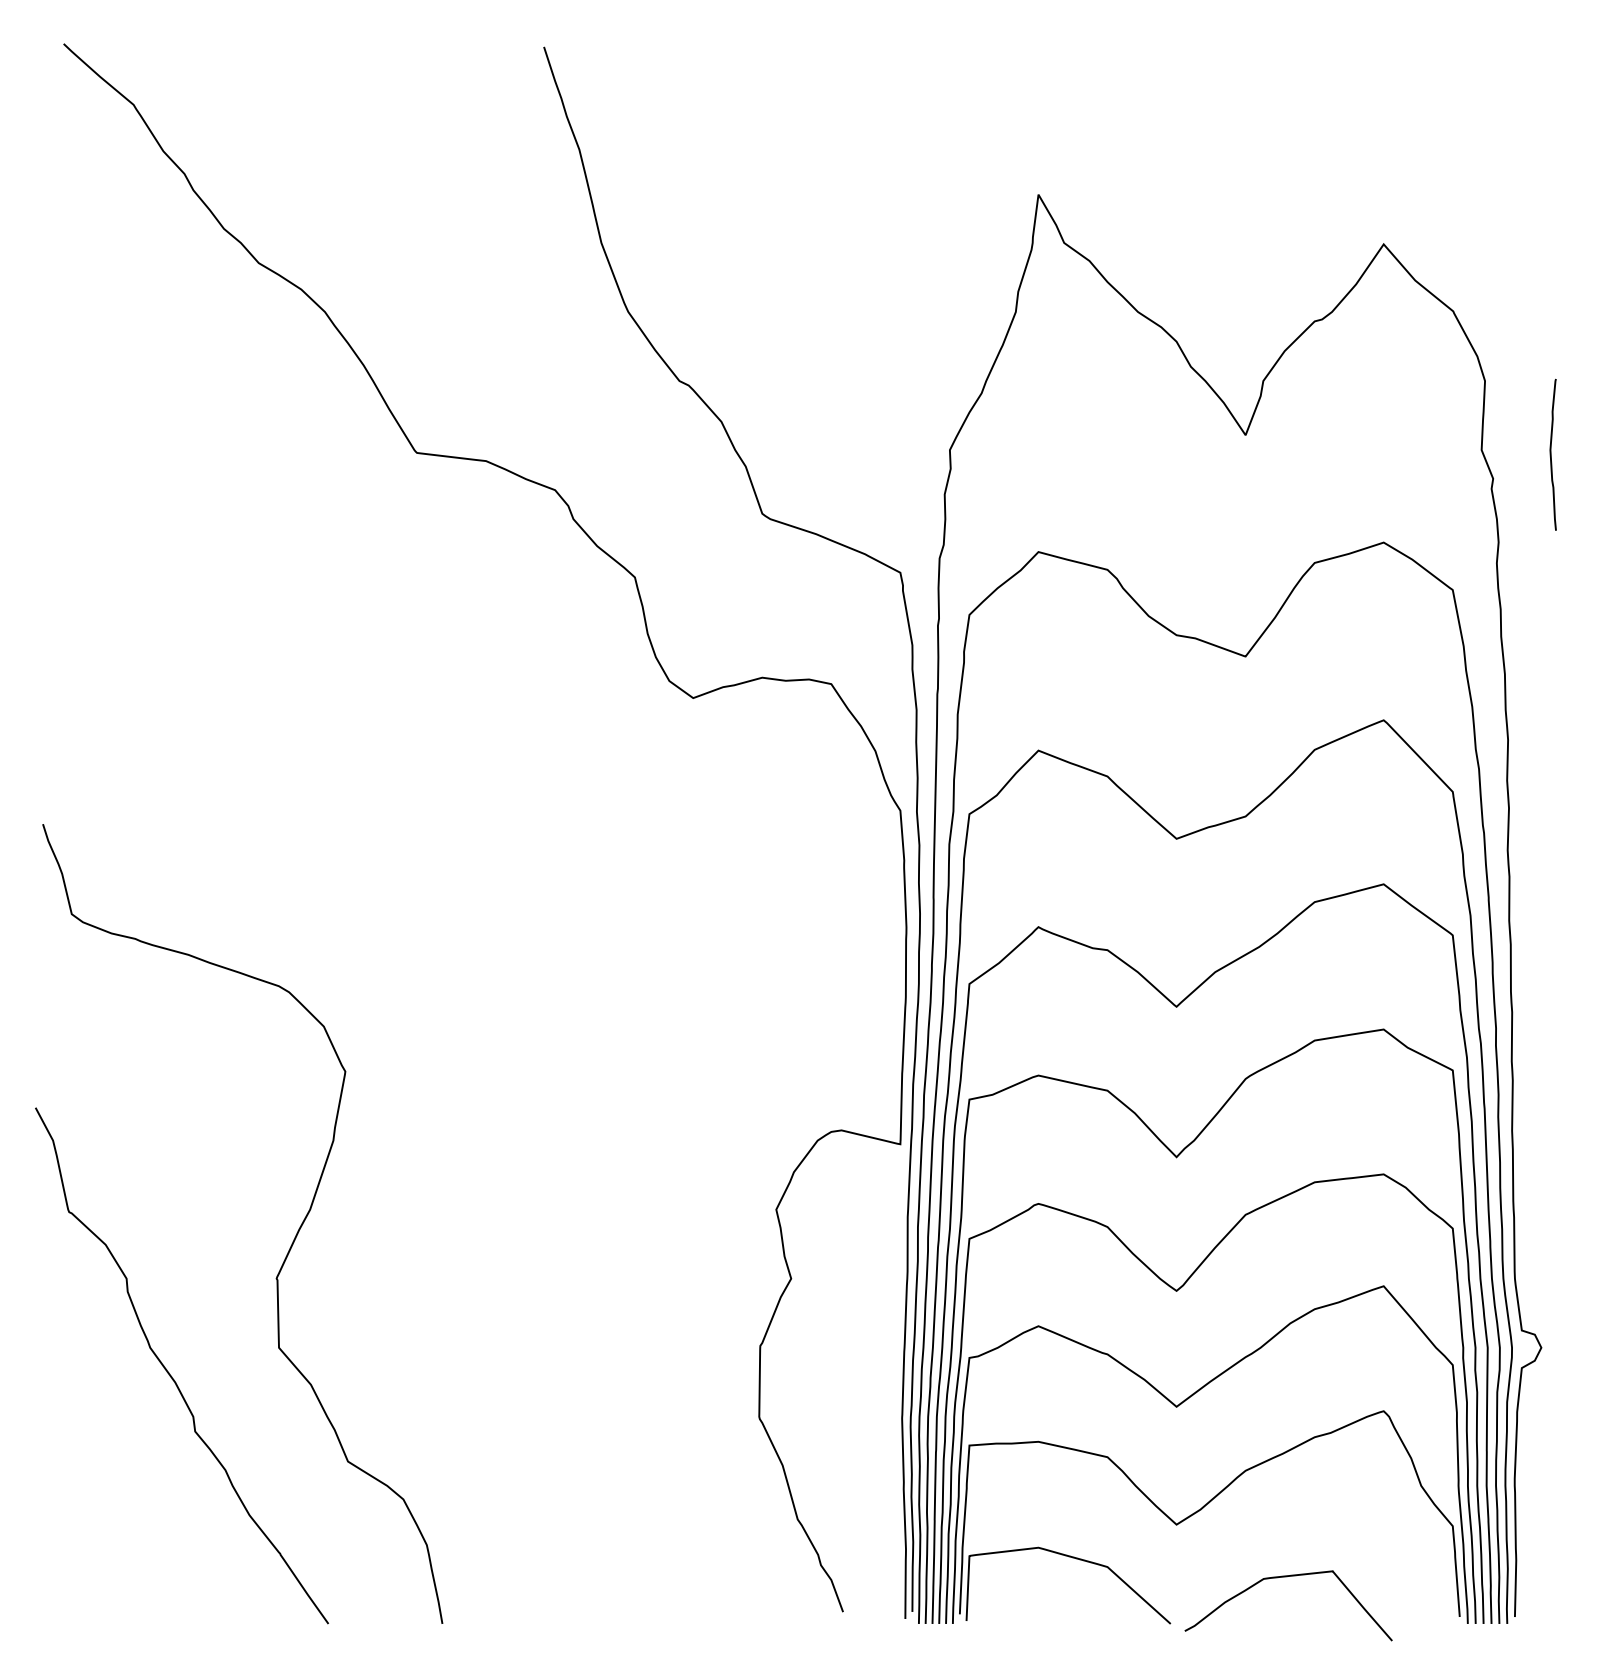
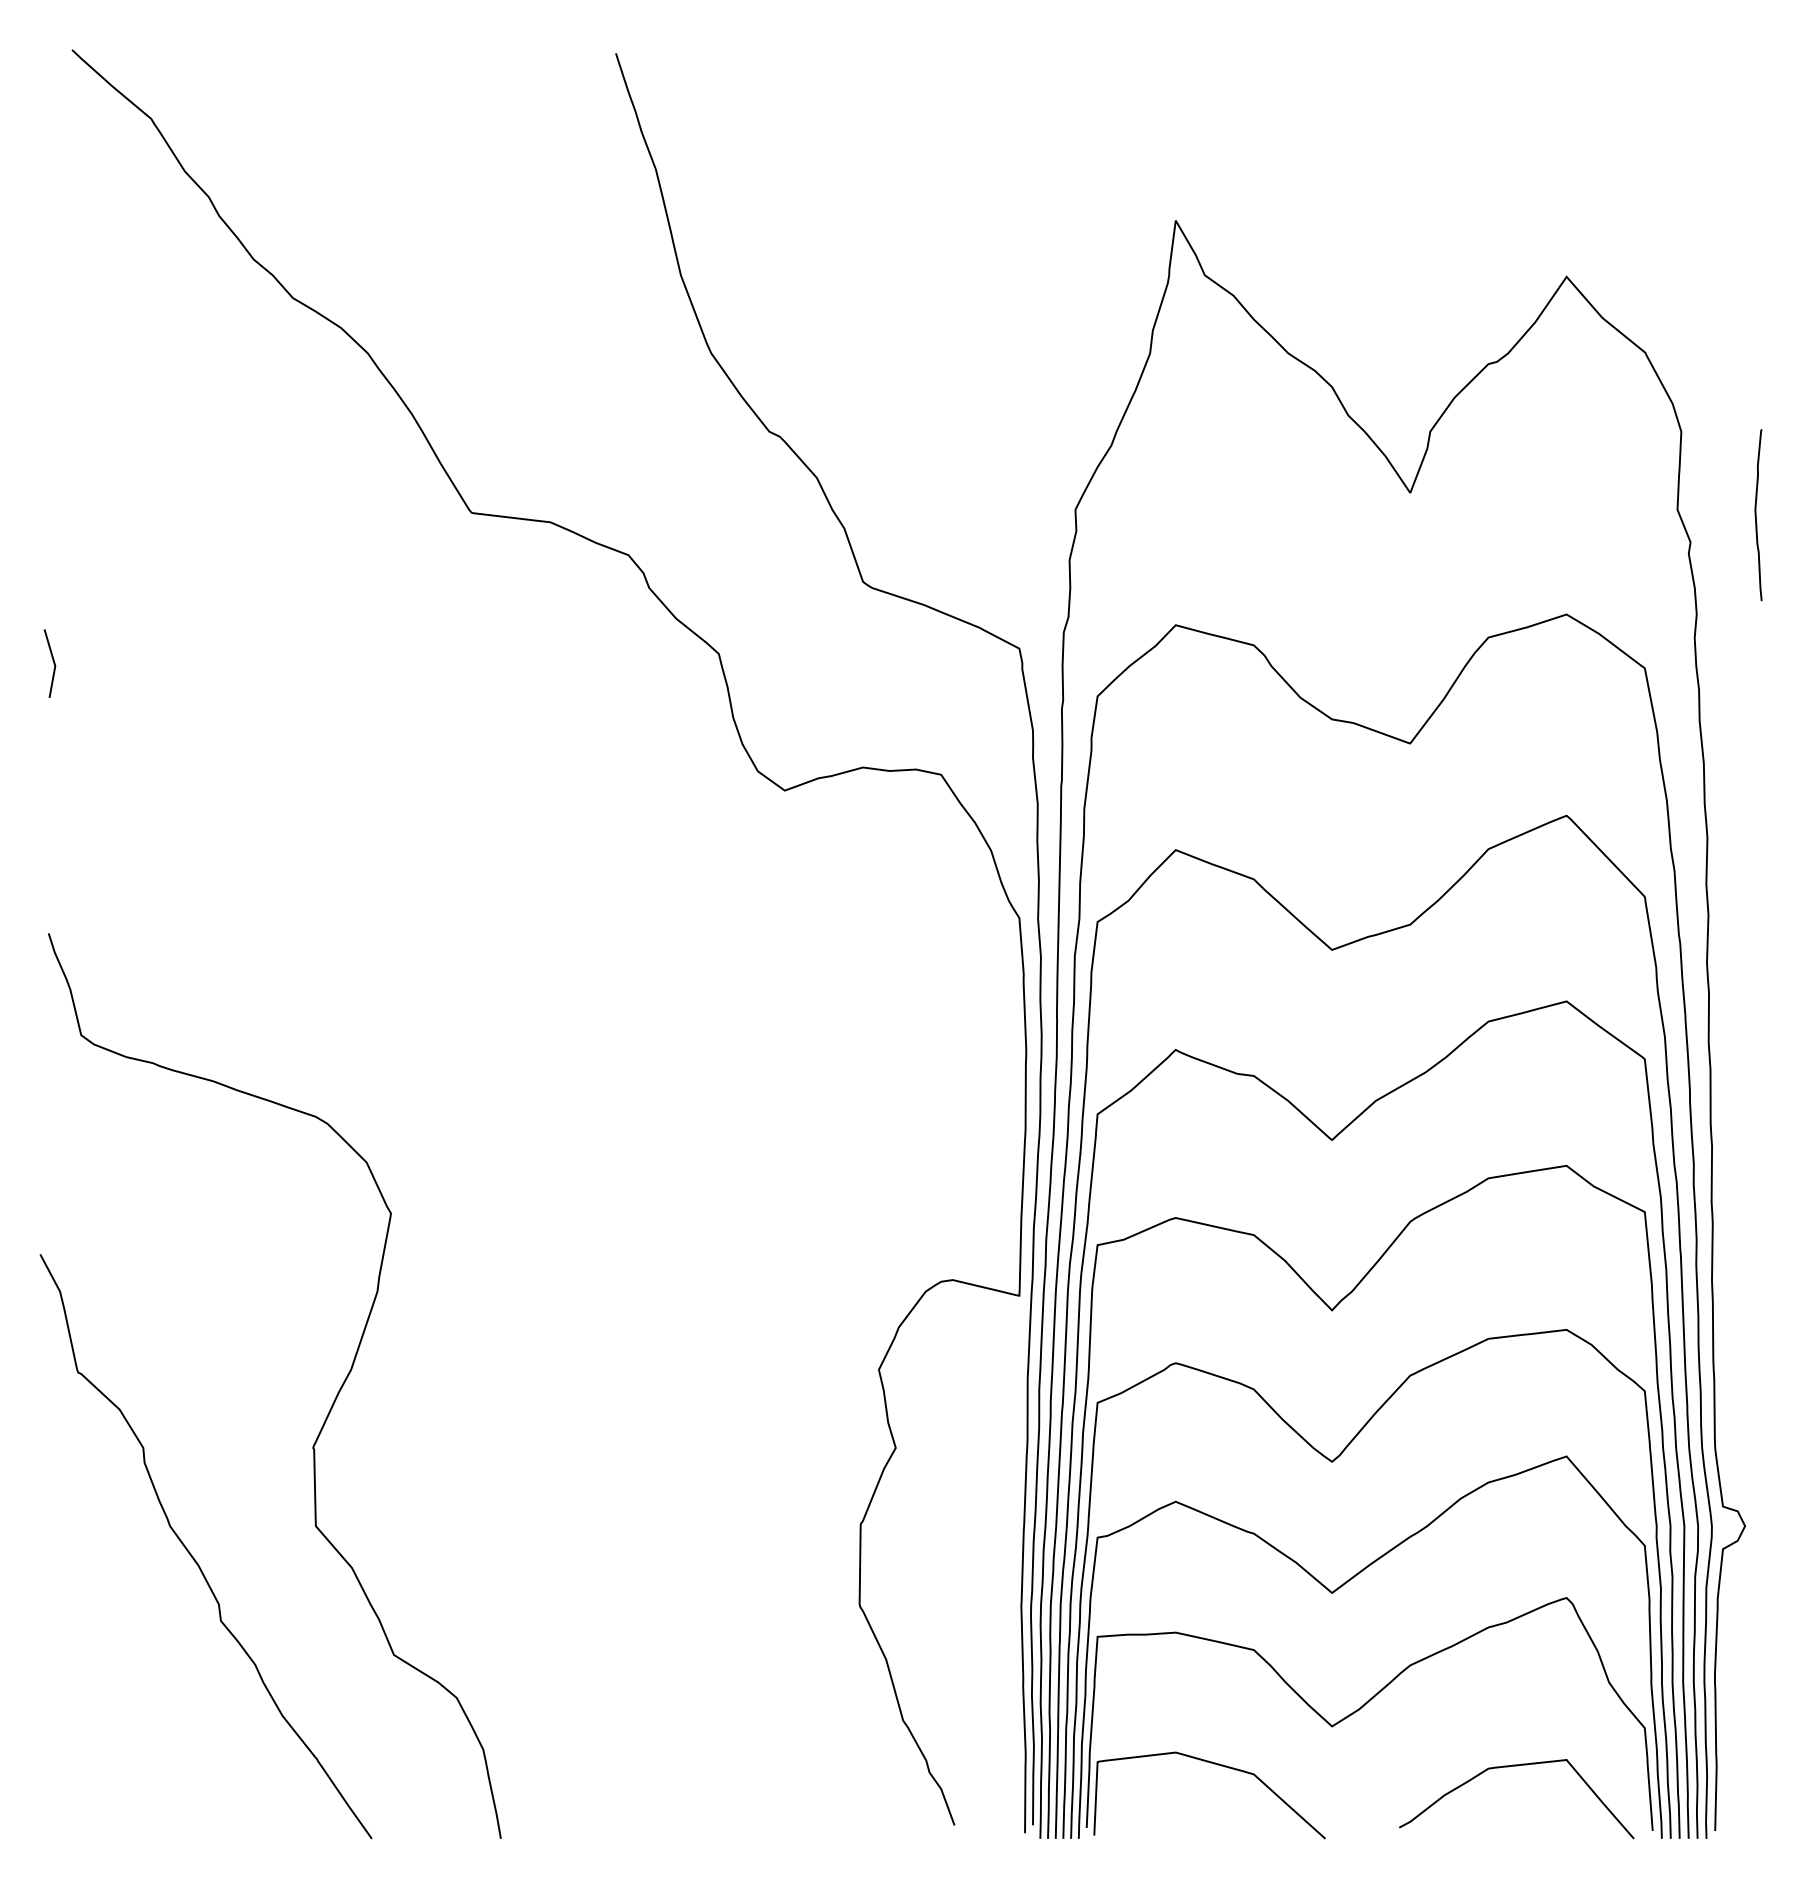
line: (46, 584) -> (52, 661), added
curve: (1287, 1577) -> (1515, 1767), moved

